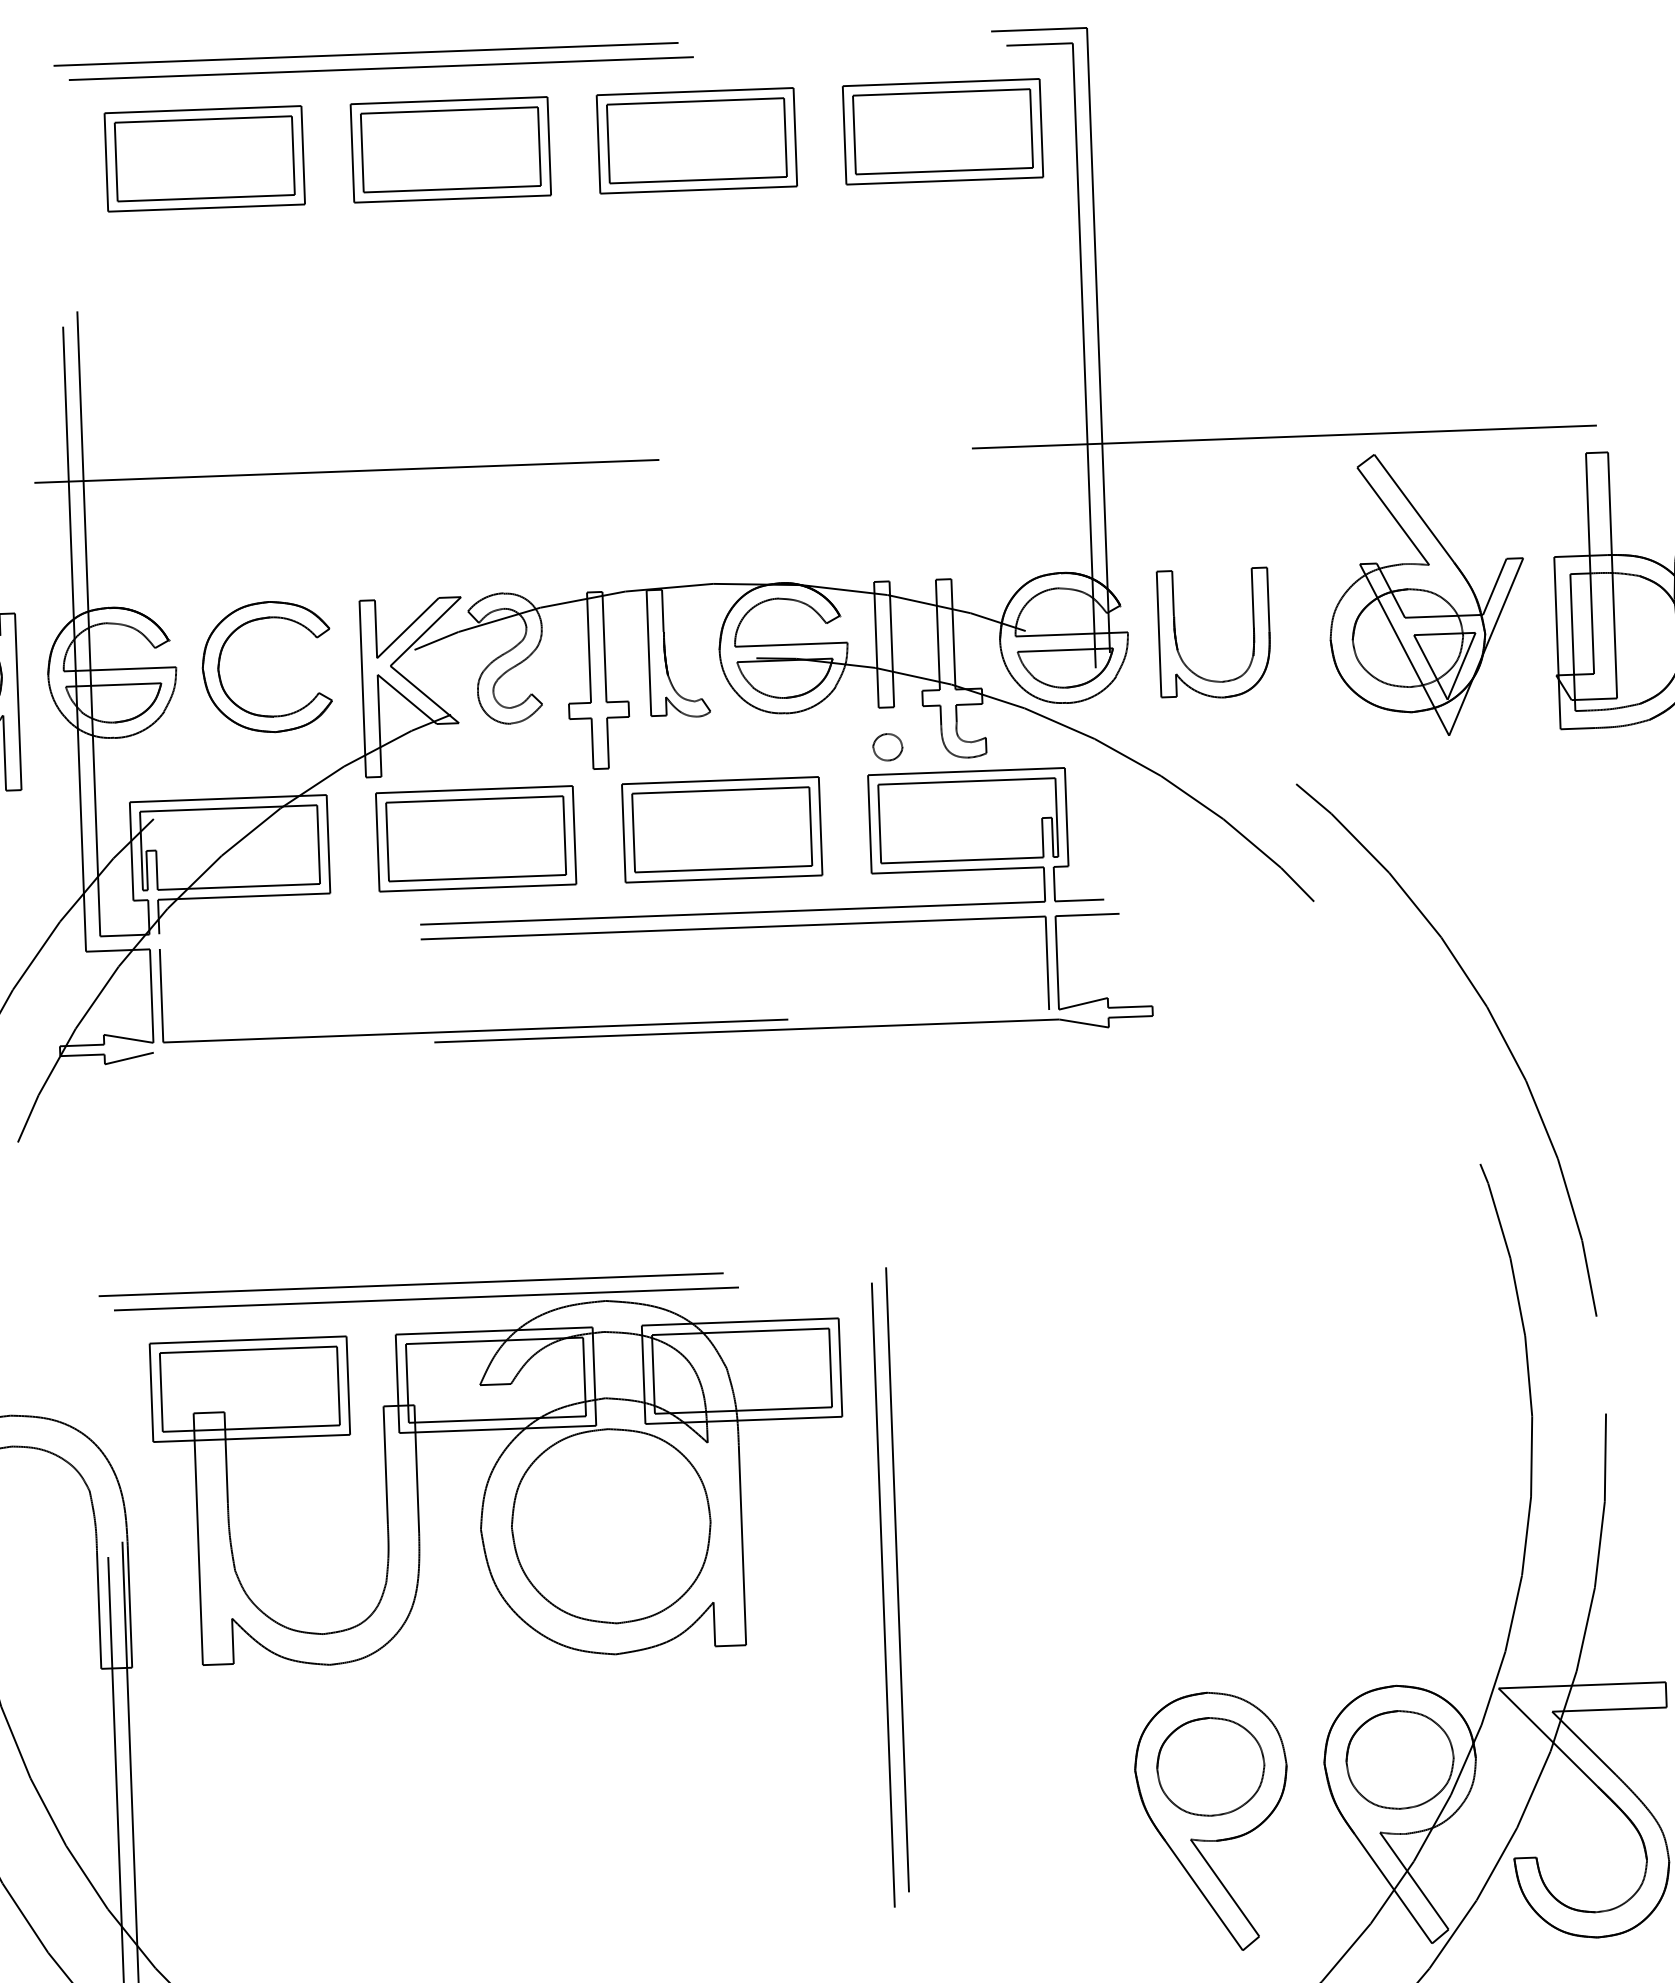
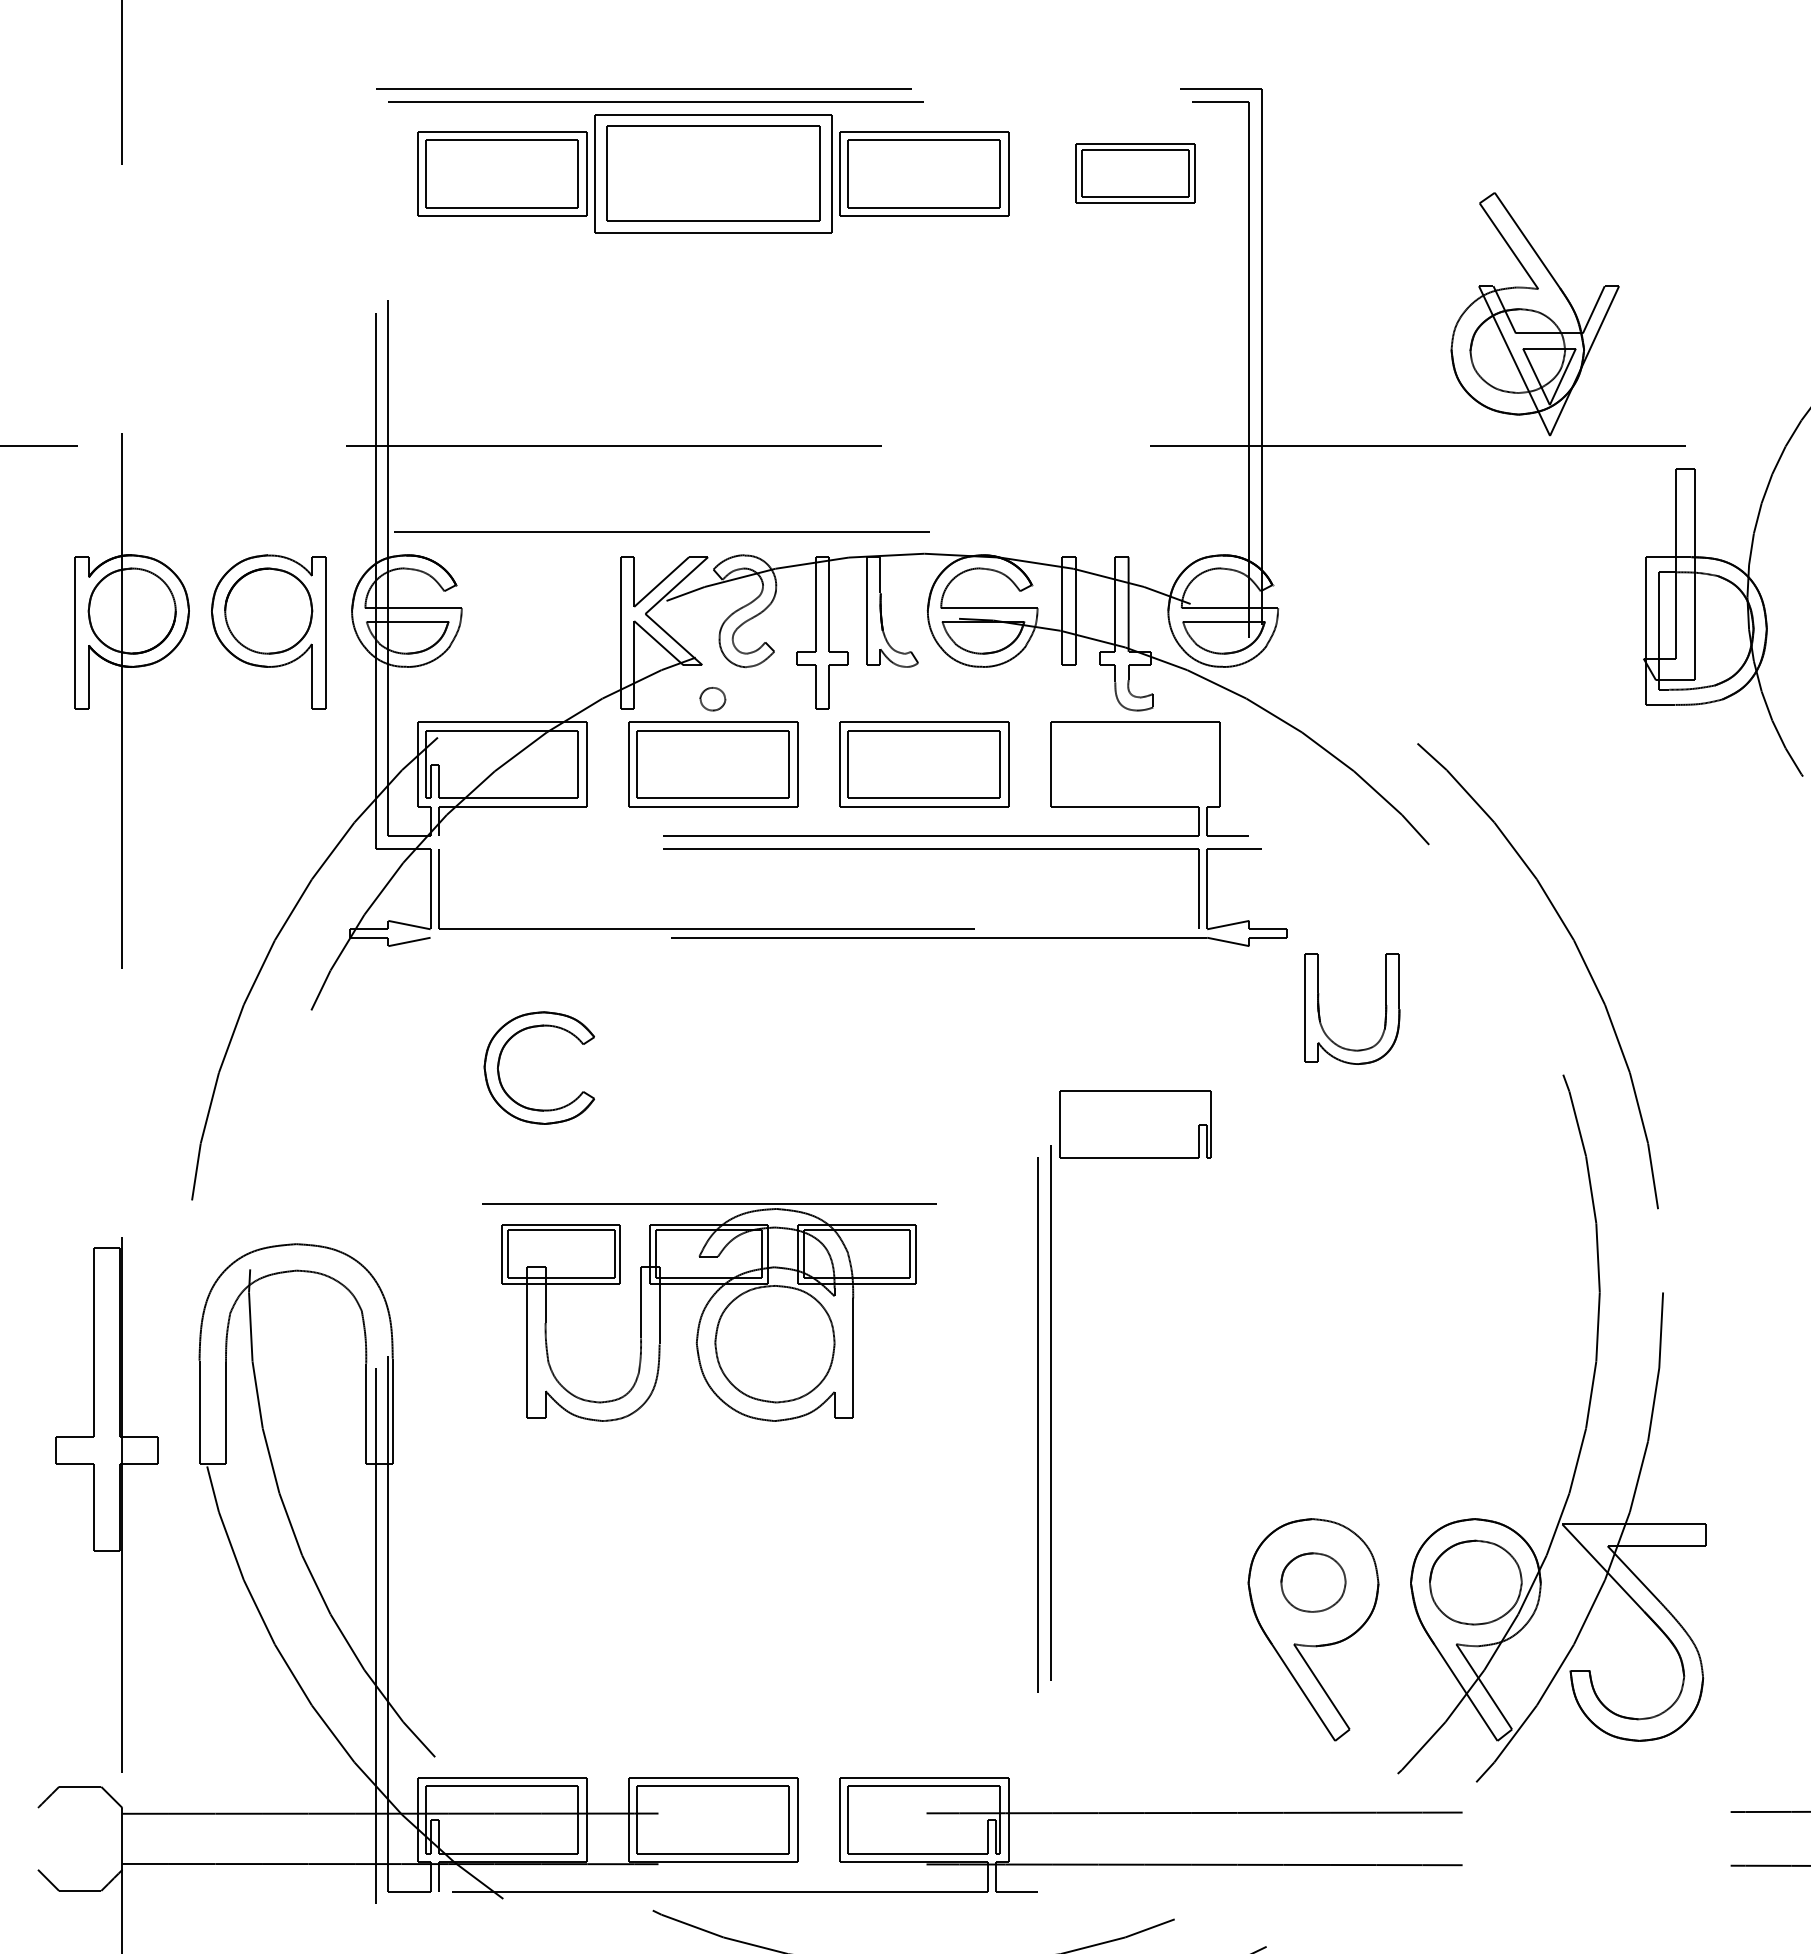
part: (943, 131) -> (1135, 173), size x0.7
part: (451, 149) -> (713, 173), size x1.4
part: (1425, 594) -> (1534, 314), moved
part: (1177, 642) -> (1320, 1015), moved
part: (221, 658) -> (500, 1059), moved
part: (887, 747) -> (712, 699), moved
part: (968, 820) -> (1135, 1124), moved
line: (410, 1284) -> (661, 531), moved
part: (482, 1478) -> (698, 1312), size x0.7
part: (1210, 1766) -> (1313, 1582), size x0.7

